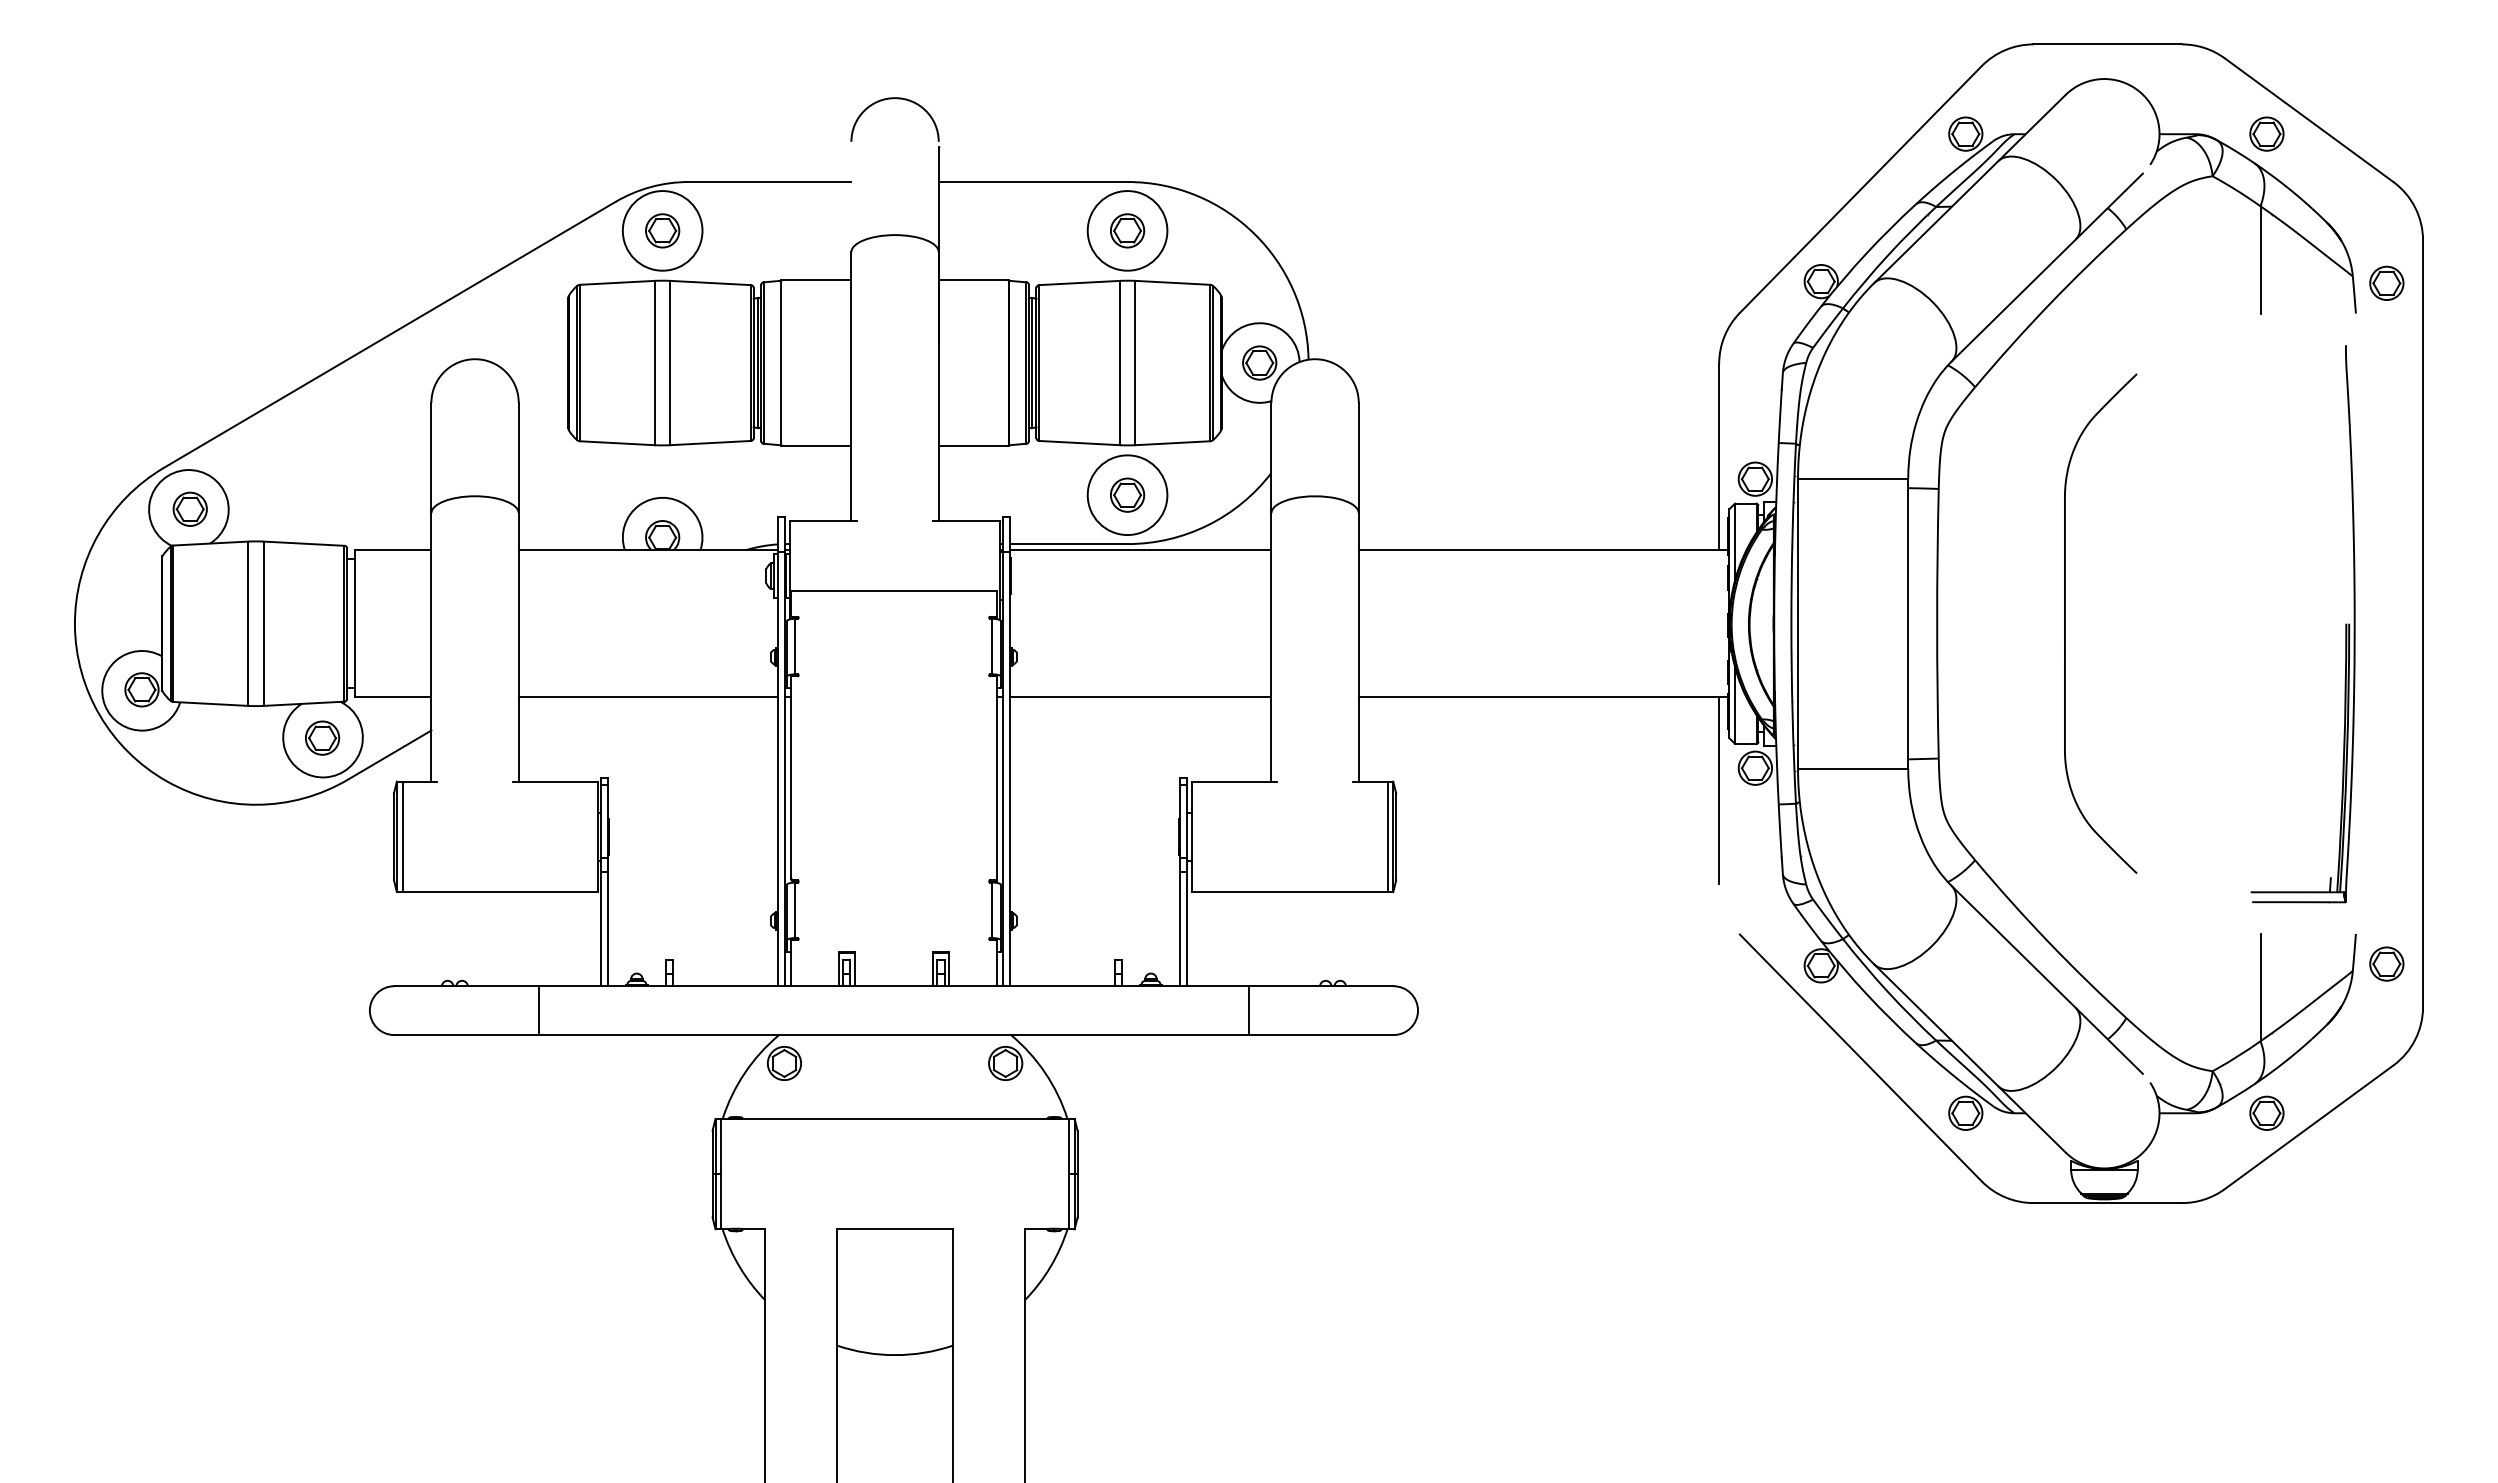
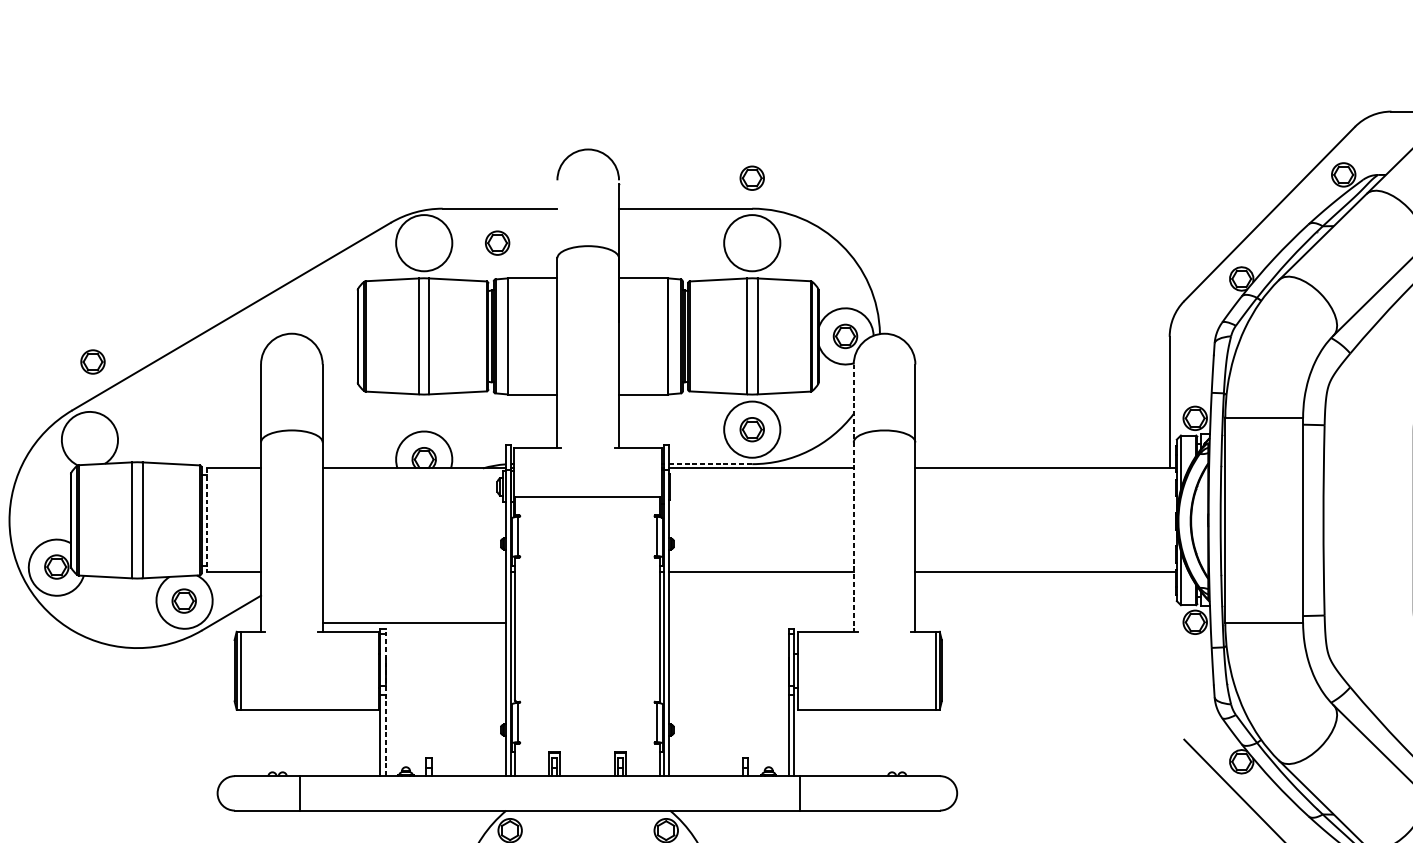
part: (662, 230) -> (497, 242), moved
part: (1127, 230) -> (752, 177), moved
part: (189, 508) -> (92, 361), moved
line: (1068, 544) -> (710, 464), solid -> dashed
line: (1271, 592) -> (853, 498), solid -> dashed
line: (354, 623) -> (206, 520), solid -> dashed
line: (648, 697) -> (414, 623), moved
line: (1719, 790) -> (1169, 638), removed
line: (607, 881) -> (385, 702), solid -> dashed
line: (539, 1010) -> (300, 793), moved
line: (1248, 1010) -> (799, 793), moved

